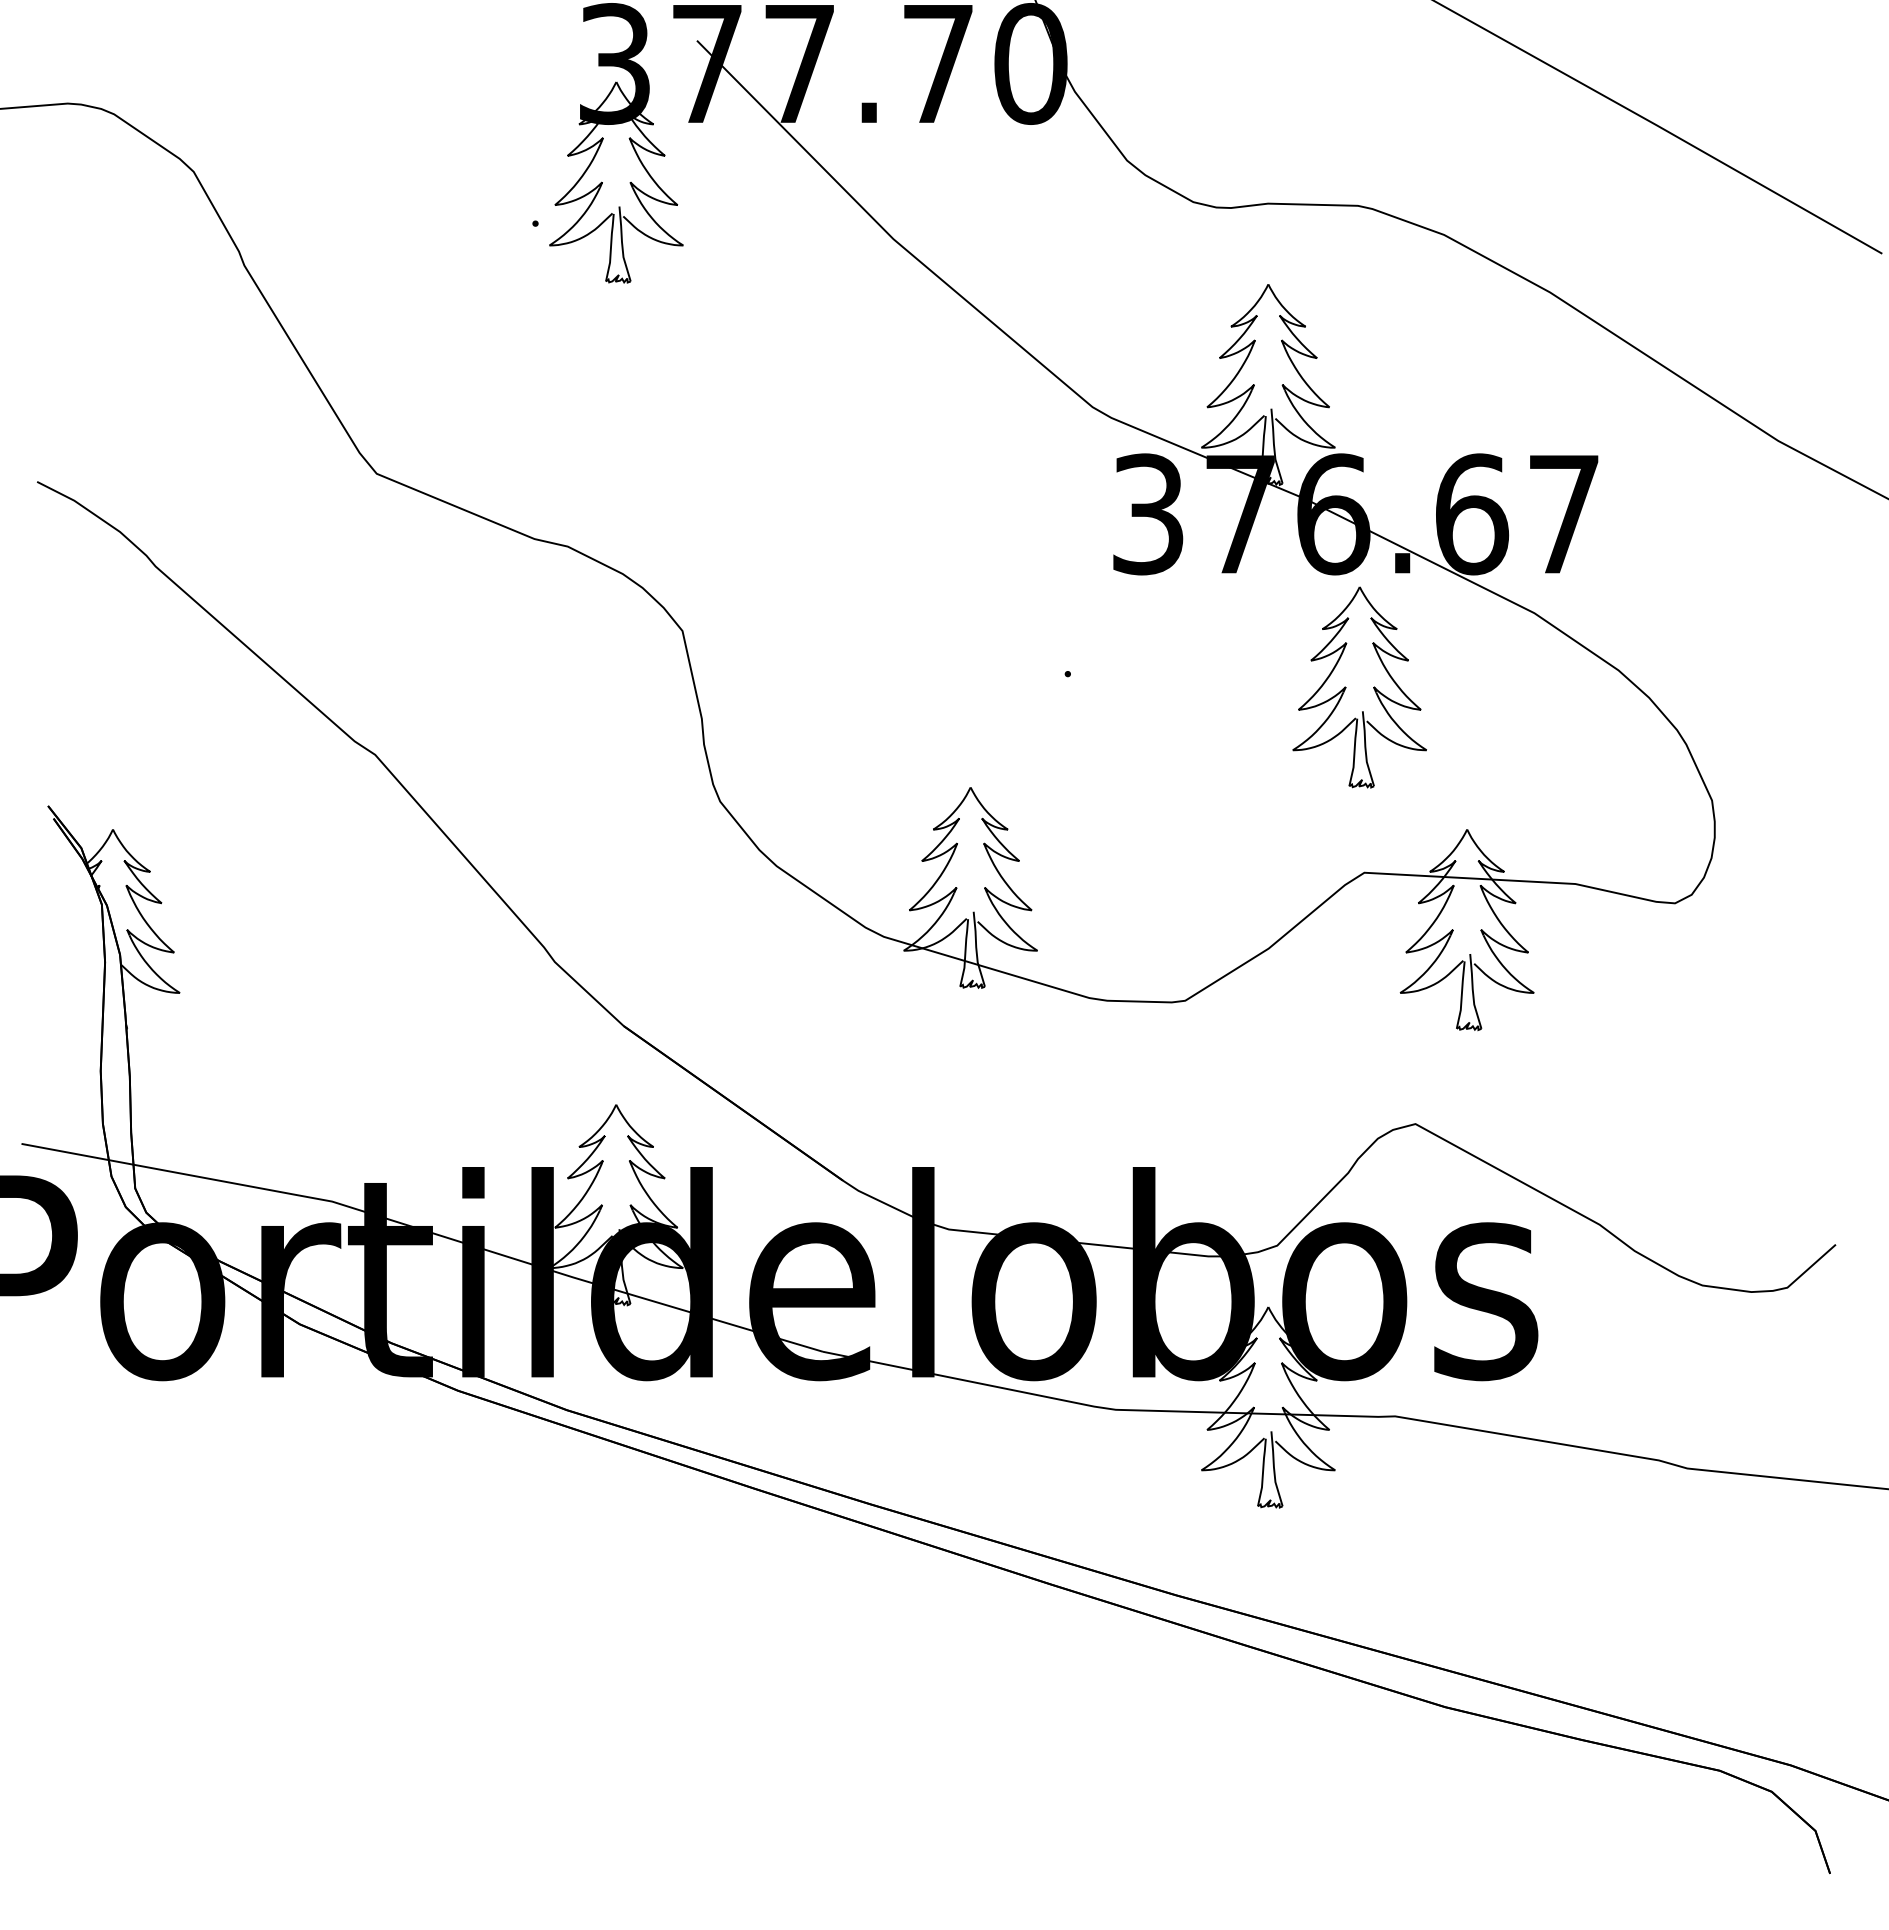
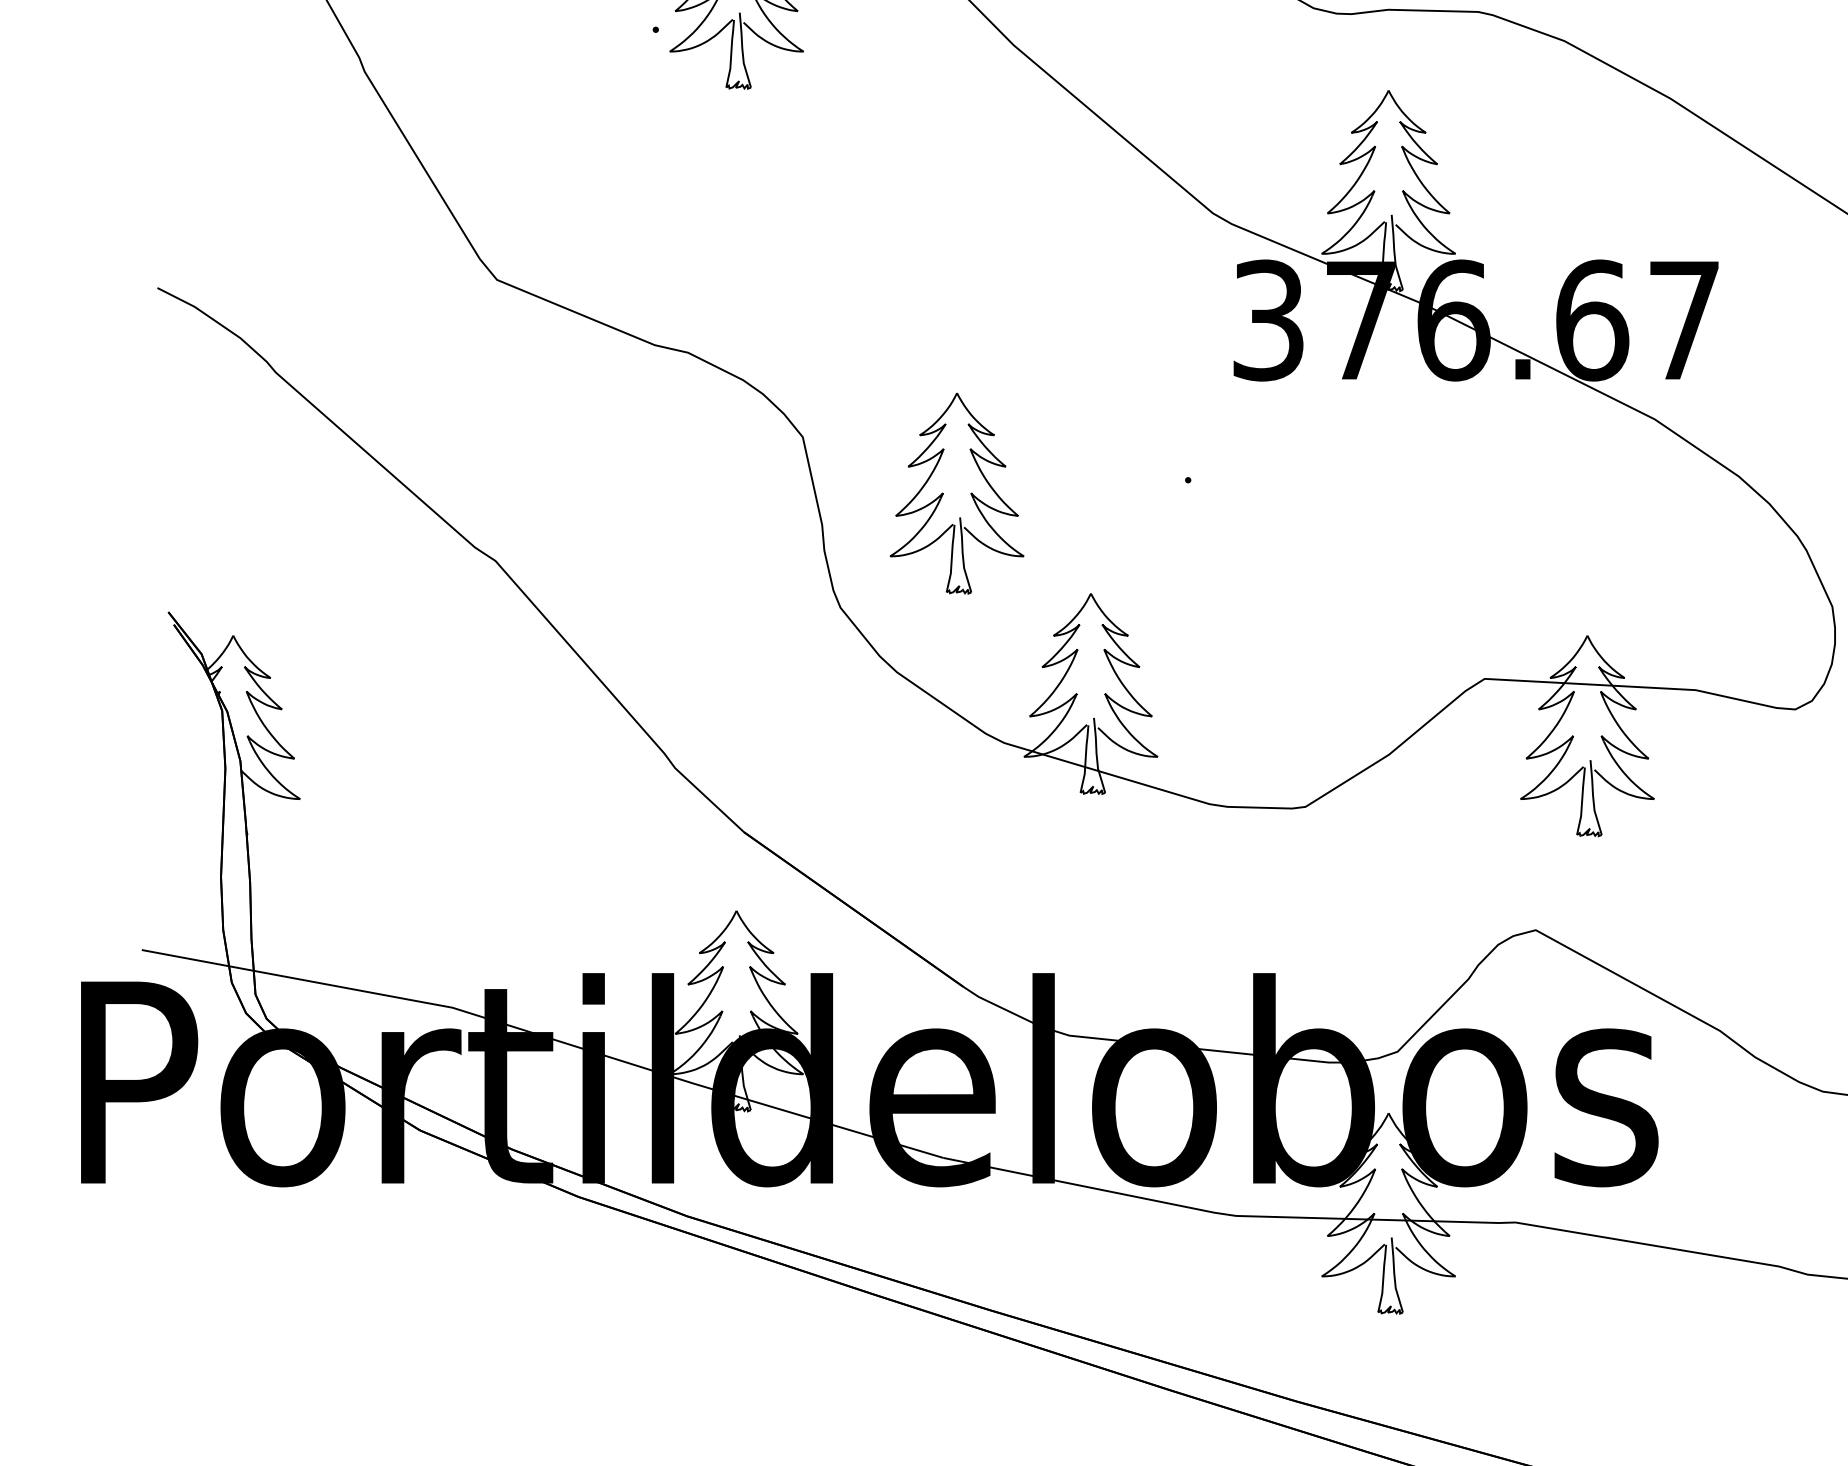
part: (1346, 687) -> (943, 493), moved

